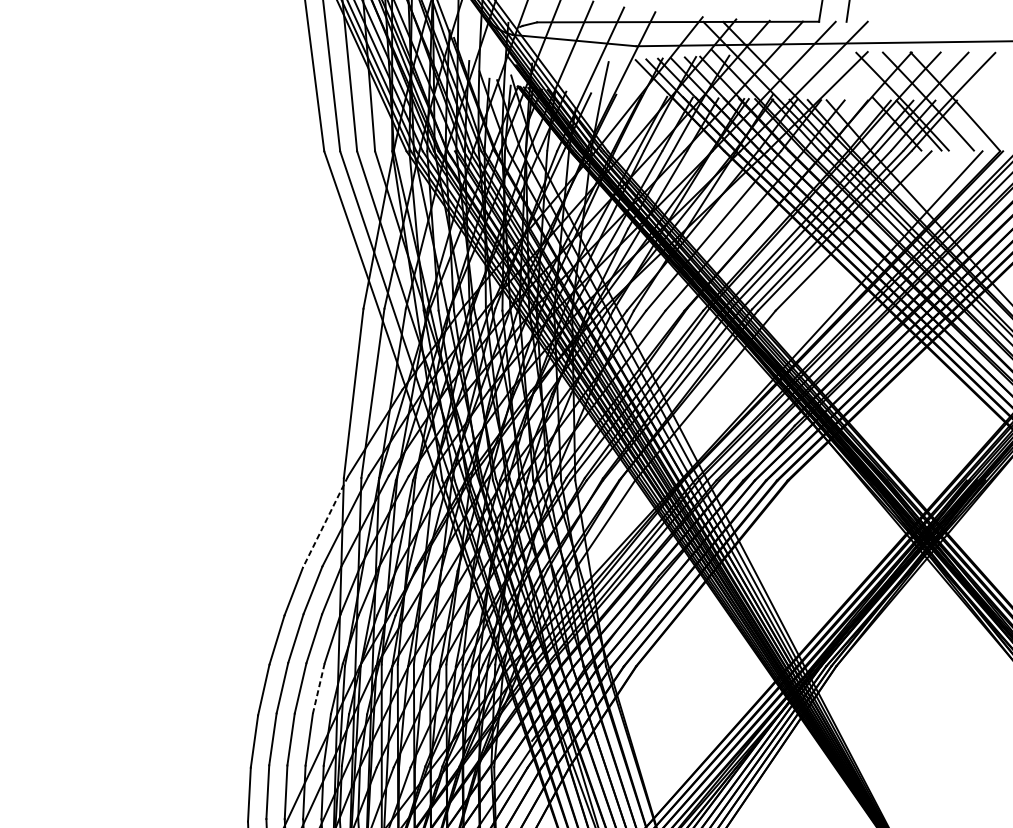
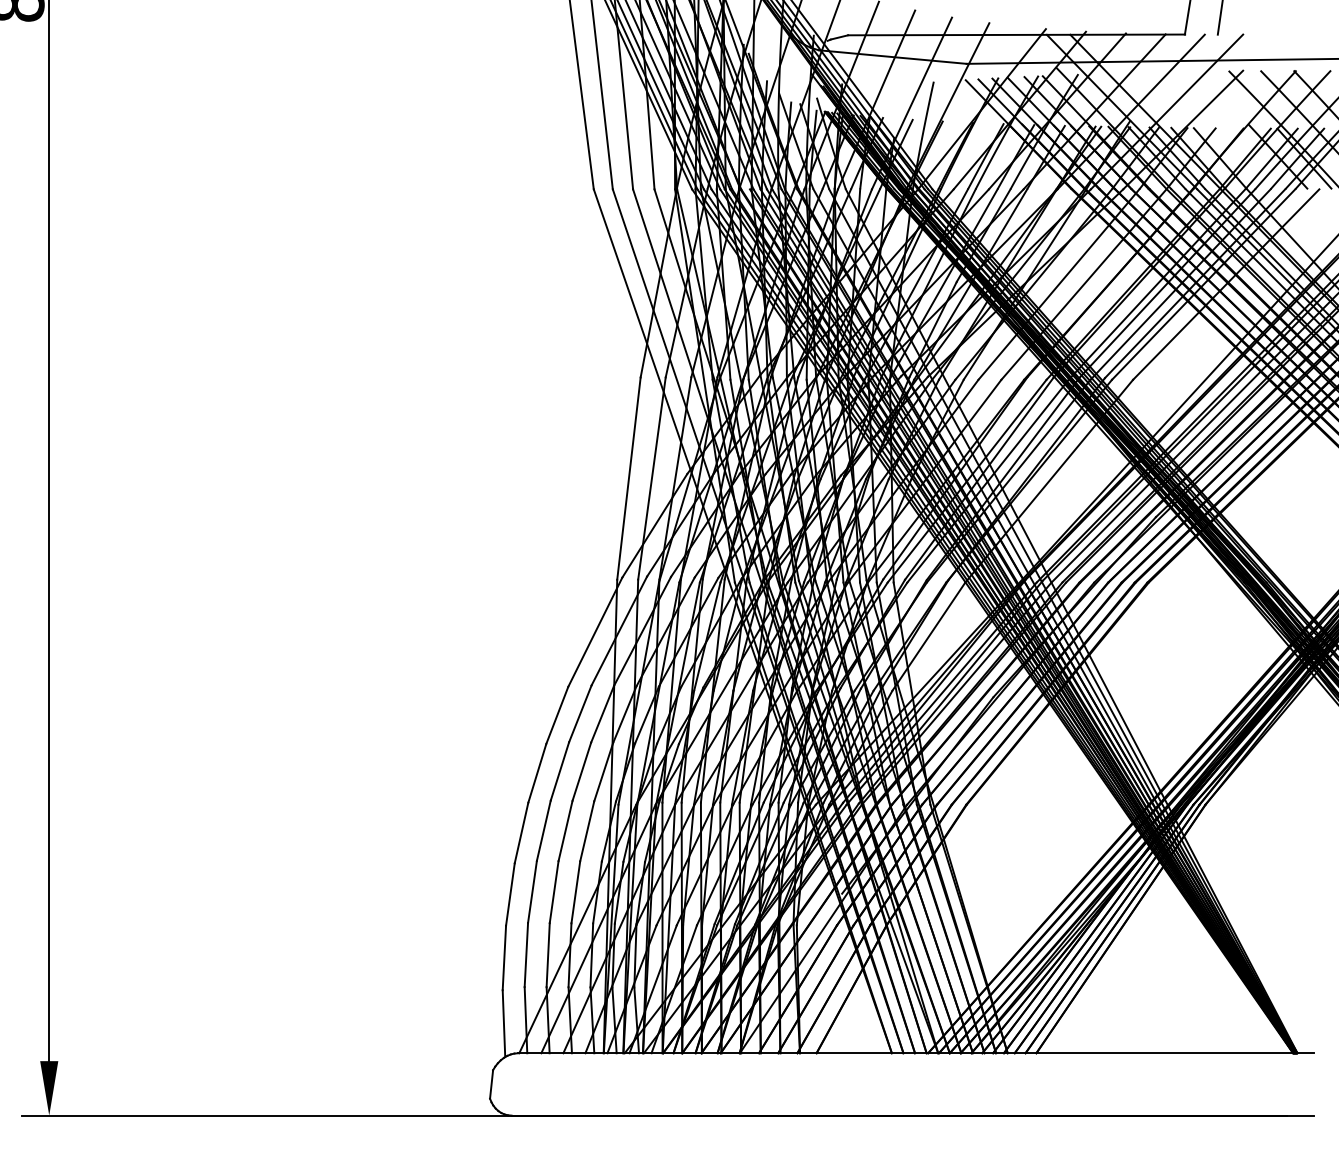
line: (325, 522) -> (595, 632), dashed -> solid
line: (318, 688) -> (587, 831), dashed -> solid

